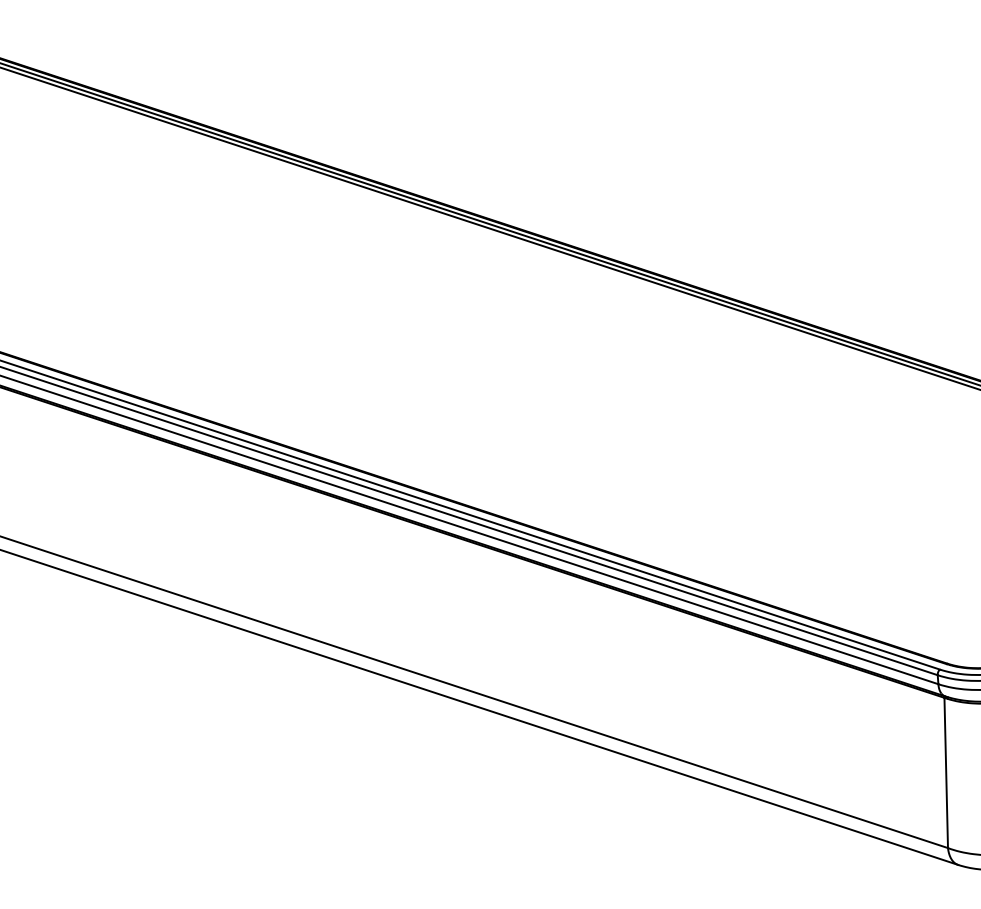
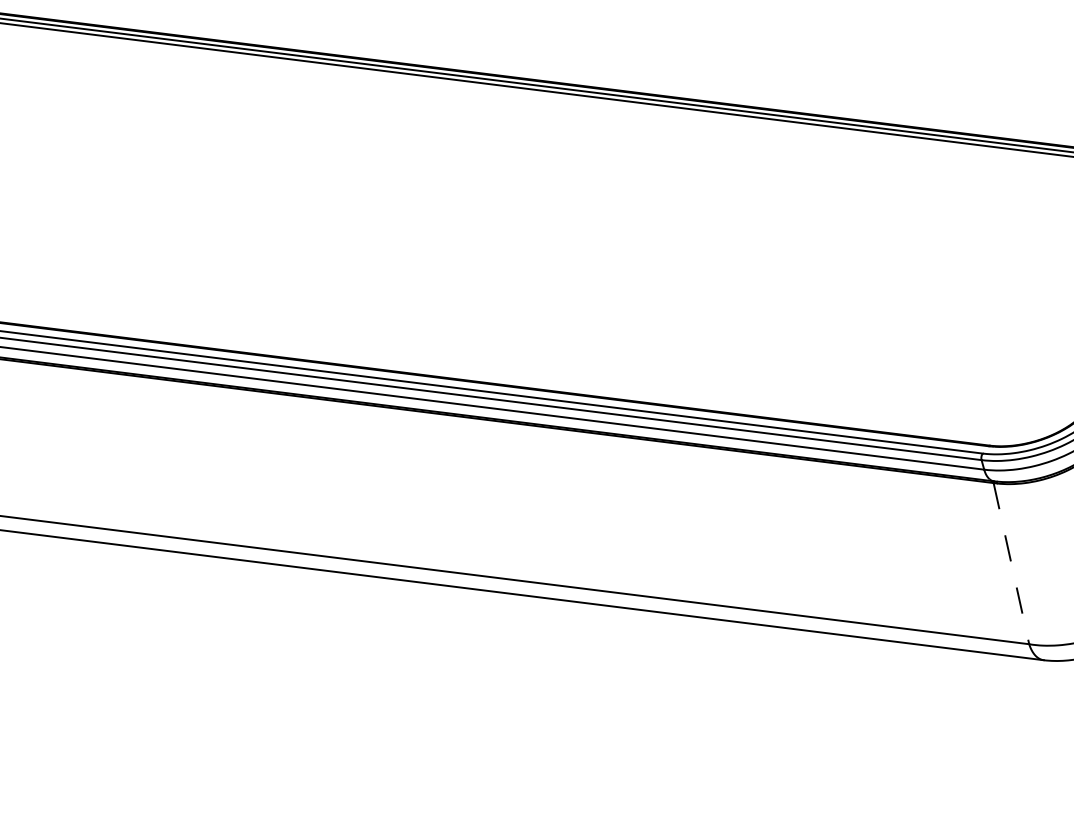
line: (946, 773) -> (1011, 564), solid -> dashed

